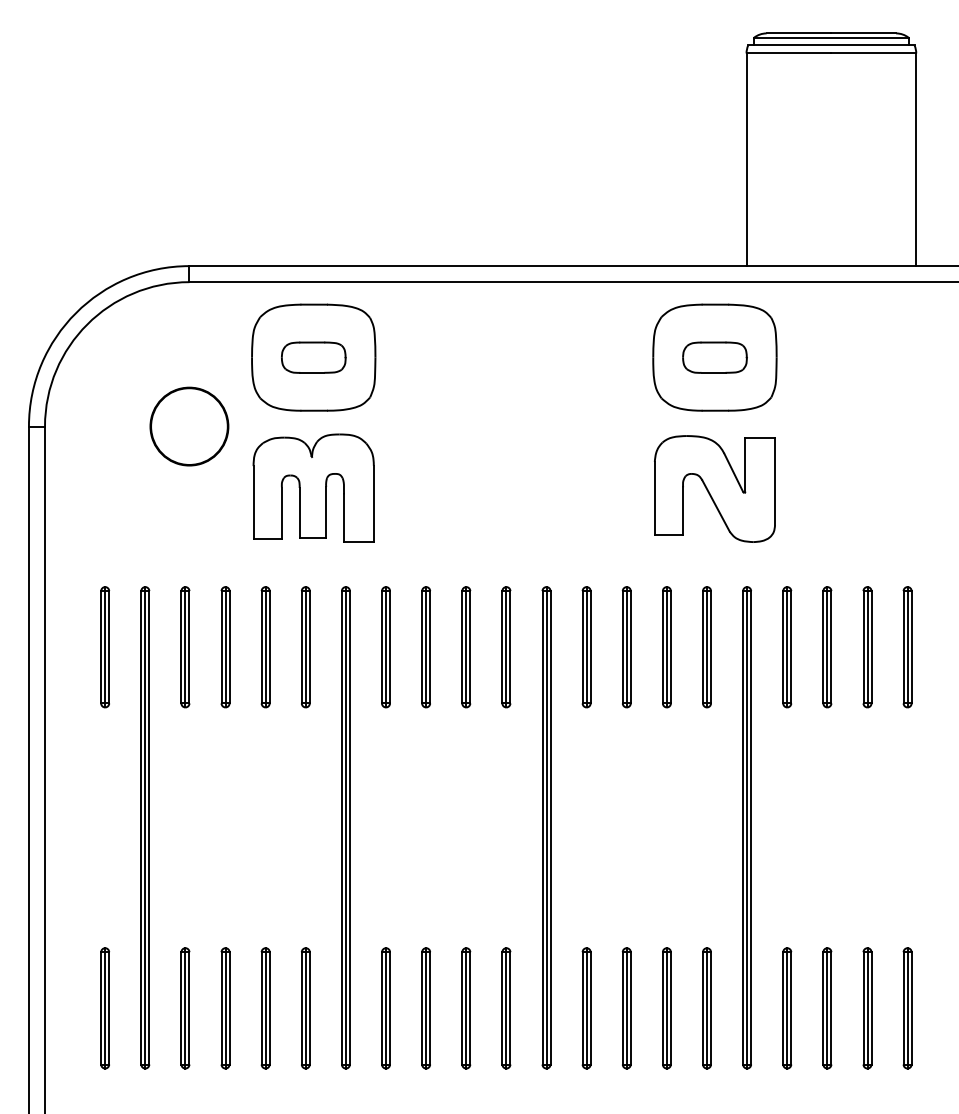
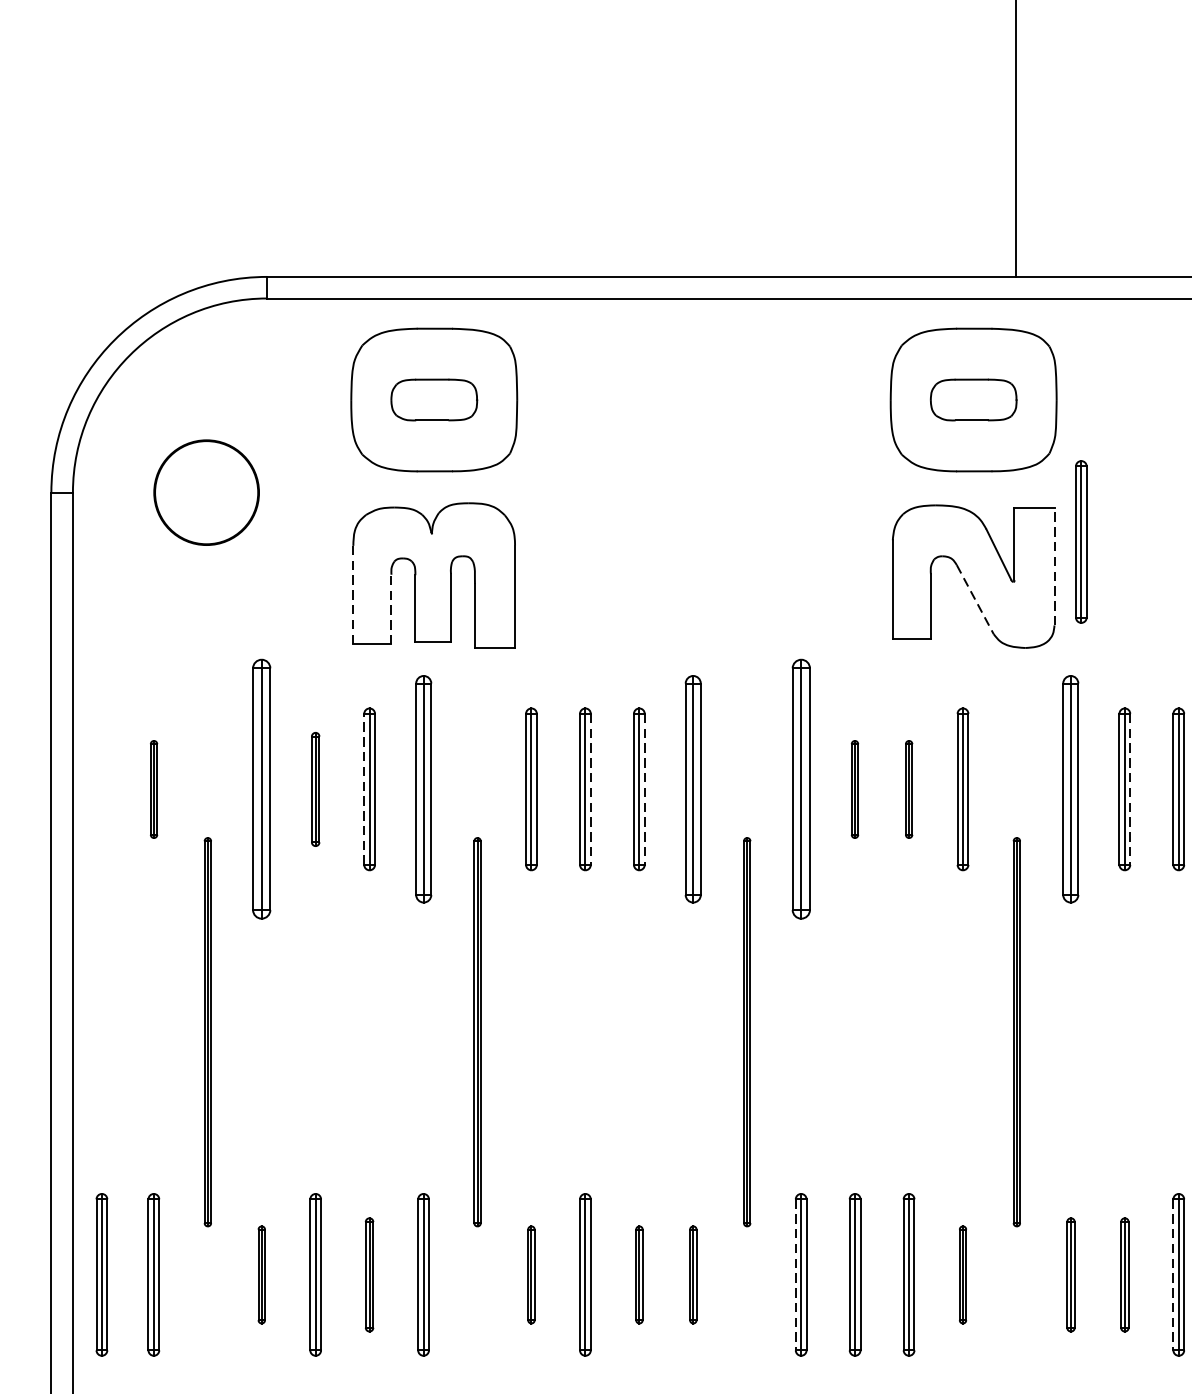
part: (189, 426) -> (206, 492), moved
part: (794, 463) -> (1080, 542), added
line: (775, 481) -> (1055, 566), solid -> dashed
line: (253, 502) -> (353, 594), solid -> dashed
line: (716, 506) -> (975, 600), solid -> dashed
line: (281, 513) -> (390, 609), solid -> dashed
line: (261, 646) -> (364, 788), solid -> dashed
part: (105, 647) -> (154, 789), size x0.6
part: (185, 647) -> (261, 789), size x1.6
part: (225, 647) -> (315, 789), size x0.7
part: (305, 647) -> (423, 789), size x1.4
line: (430, 647) -> (591, 789), solid -> dashed
line: (470, 647) -> (645, 789), solid -> dashed
part: (506, 647) -> (693, 789), size x1.4
part: (586, 647) -> (800, 789), size x1.6
part: (626, 647) -> (854, 789), size x0.6
part: (666, 647) -> (908, 789), size x0.6
part: (787, 647) -> (1071, 789), size x1.4
line: (831, 647) -> (1130, 789), solid -> dashed
part: (145, 827) -> (208, 1031), size x0.6
part: (345, 827) -> (476, 1031), size x0.6
part: (546, 827) -> (747, 1031), size x0.6
part: (746, 827) -> (1016, 1031), size x0.6
part: (66, 1008) -> (101, 1275), added
part: (185, 1008) -> (261, 1275), size x0.6
part: (265, 1008) -> (369, 1275), size x0.7
part: (385, 1008) -> (530, 1275), size x0.6
part: (466, 1008) -> (639, 1275), size x0.6
part: (506, 1008) -> (693, 1275), size x0.6
line: (582, 1008) -> (795, 1275), solid -> dashed
part: (706, 1008) -> (962, 1275), size x0.6
part: (787, 1008) -> (1071, 1275), size x0.7
part: (827, 1008) -> (1125, 1275), size x0.7
line: (863, 1008) -> (1173, 1275), solid -> dashed

